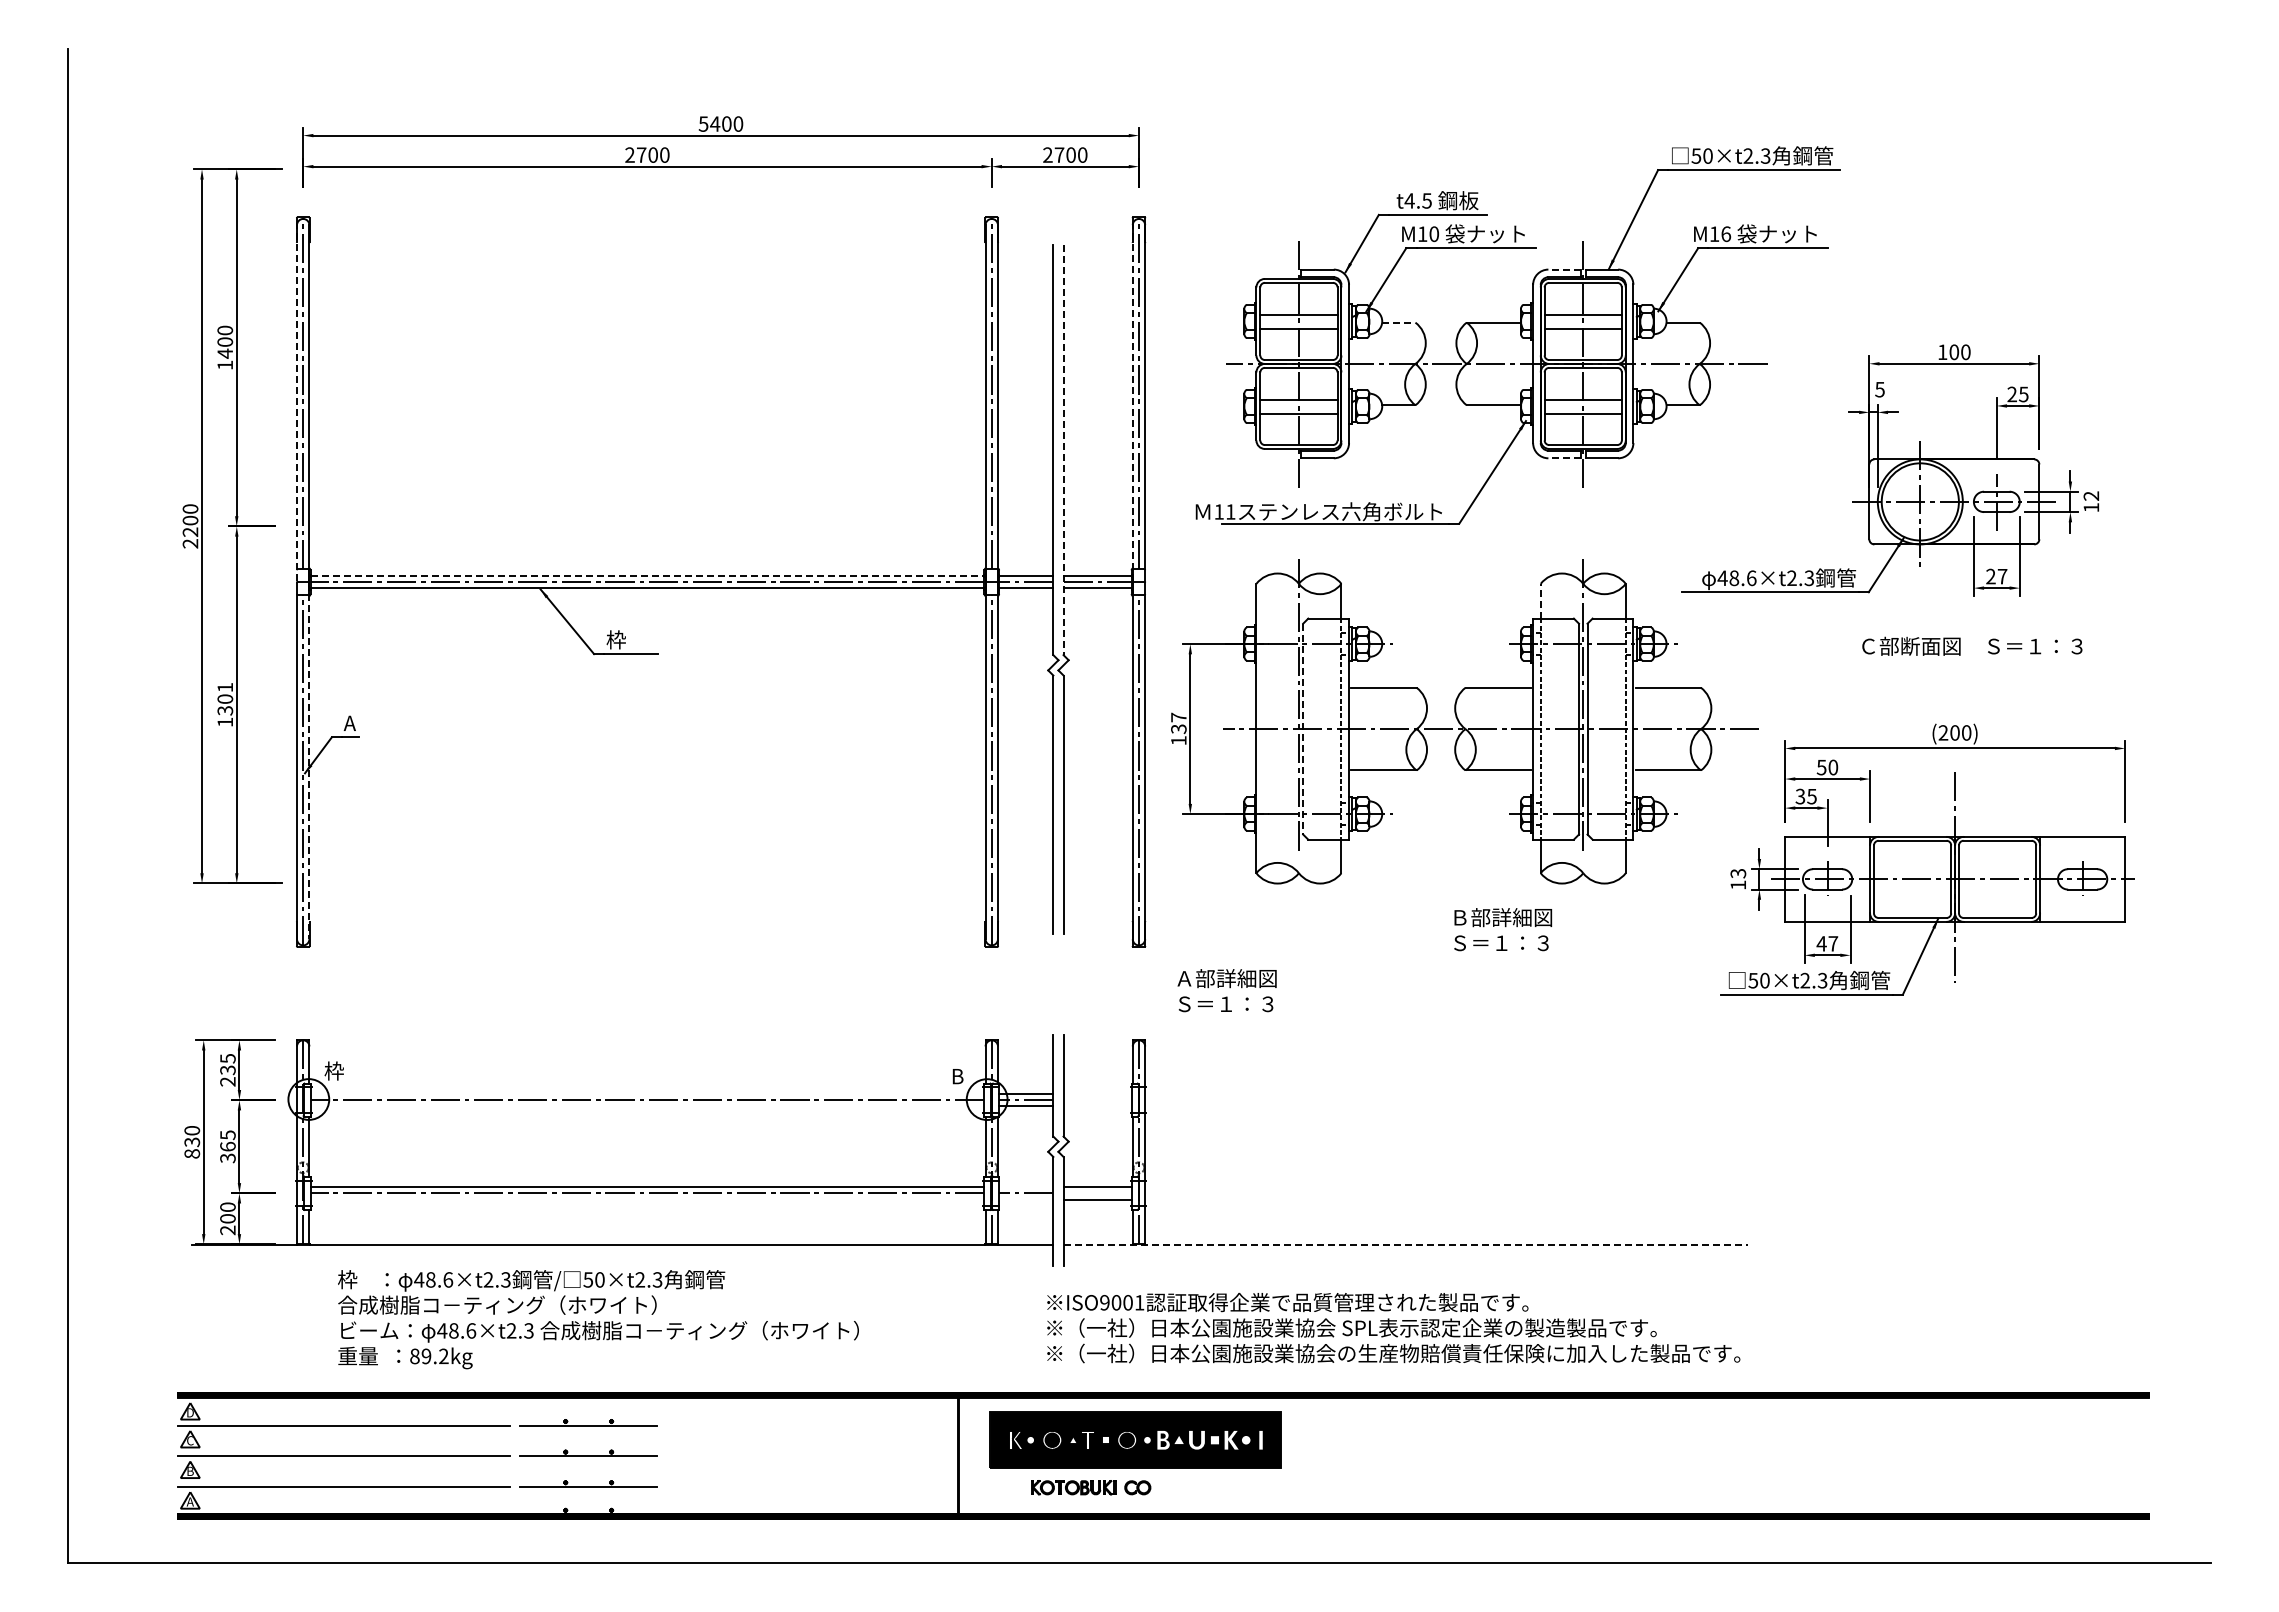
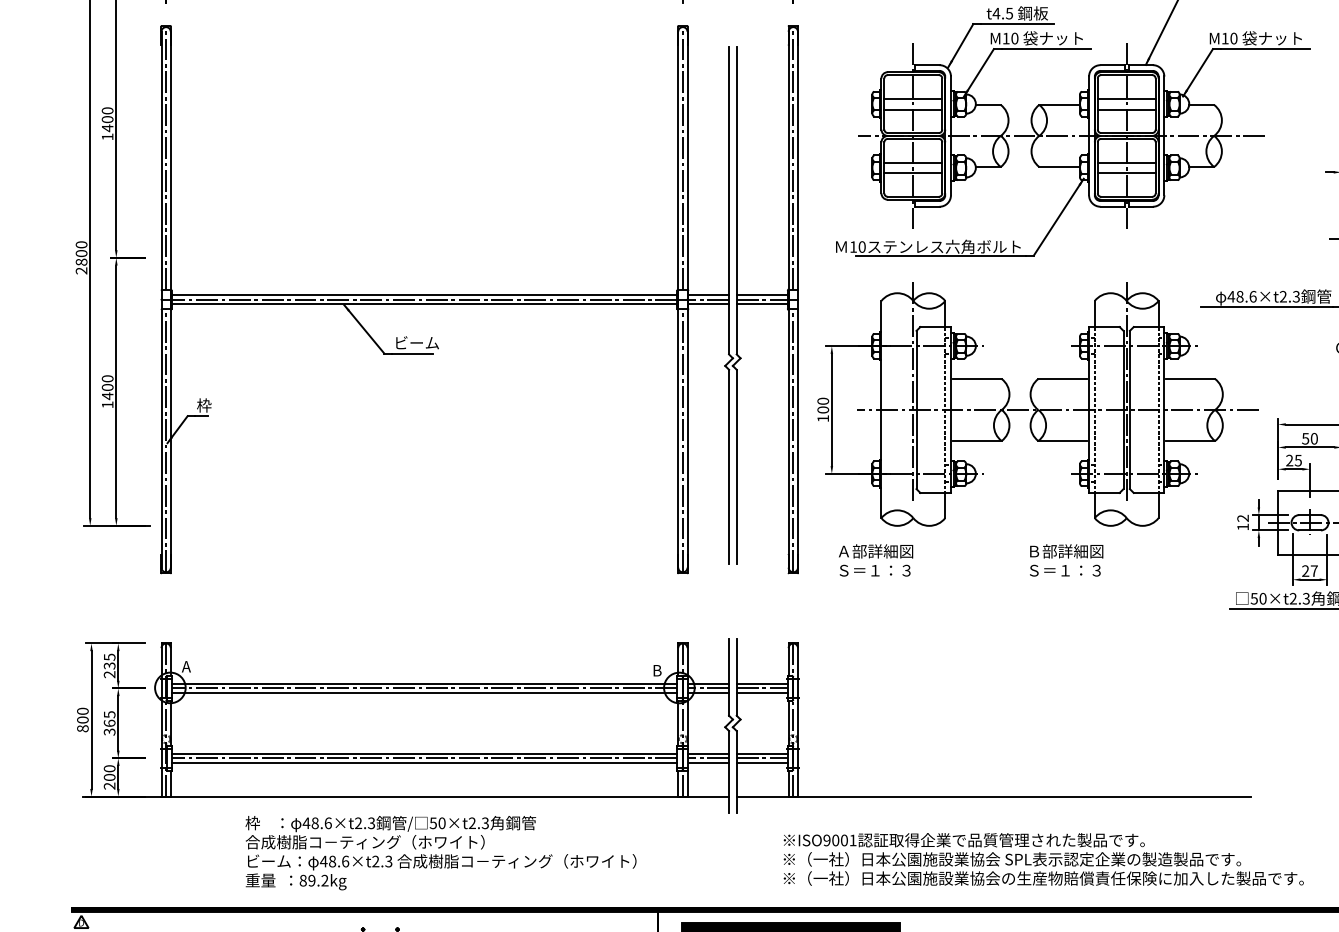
text: (1726, 233) -> (1234, 38), M16 -> M10
line: (1564, 269) -> (1112, 65), dashed -> solid
line: (1398, 322) -> (988, 104), dashed -> solid
line: (297, 402) -> (161, 164), dashed -> solid
line: (1132, 402) -> (788, 164), dashed -> solid
line: (1063, 450) -> (736, 200), dashed -> solid
line: (1564, 458) -> (1112, 206), dashed -> solid
text: (1230, 511) -> (862, 246), 11 -> 10
text: (190, 531) -> (81, 261), 2200 -> 2800
line: (648, 575) -> (425, 294), dashed -> solid
line: (1540, 600) -> (1094, 313), dashed -> solid
text: (636, 639) -> (416, 342), 枠 -> ビーム
text: (225, 698) -> (107, 387), 1301 -> 1400
text: (353, 722) -> (203, 405), A -> 枠
text: (1178, 723) -> (822, 405), 137 -> 100
line: (1303, 729) -> (916, 410), dashed -> solid
line: (309, 761) -> (170, 434), dashed -> solid
text: (1800, 796) -> (1289, 460), 35 -> 25
text: (1738, 873) -> (1243, 518), 13 -> 12
text: (1821, 943) -> (1305, 570), 47 -> 27
text: (1226, 990) -> (875, 560), moved
text: (333, 1070) -> (188, 666), 枠 -> A
line: (647, 1094) -> (424, 684), added
line: (1097, 1094) -> (762, 684), added
line: (1097, 1100) -> (762, 688), added
line: (647, 1106) -> (424, 693), added
line: (1097, 1106) -> (762, 693), added
text: (191, 1142) -> (82, 720), 830 -> 800
line: (1026, 1187) -> (708, 753), added
line: (1097, 1193) -> (762, 758), added
line: (647, 1199) -> (424, 762), added
line: (1026, 1199) -> (708, 762), added
line: (1406, 1245) -> (994, 797), dashed -> solid
text: (598, 1319) -> (441, 853), moved
text: (1393, 1327) -> (1043, 859), moved

